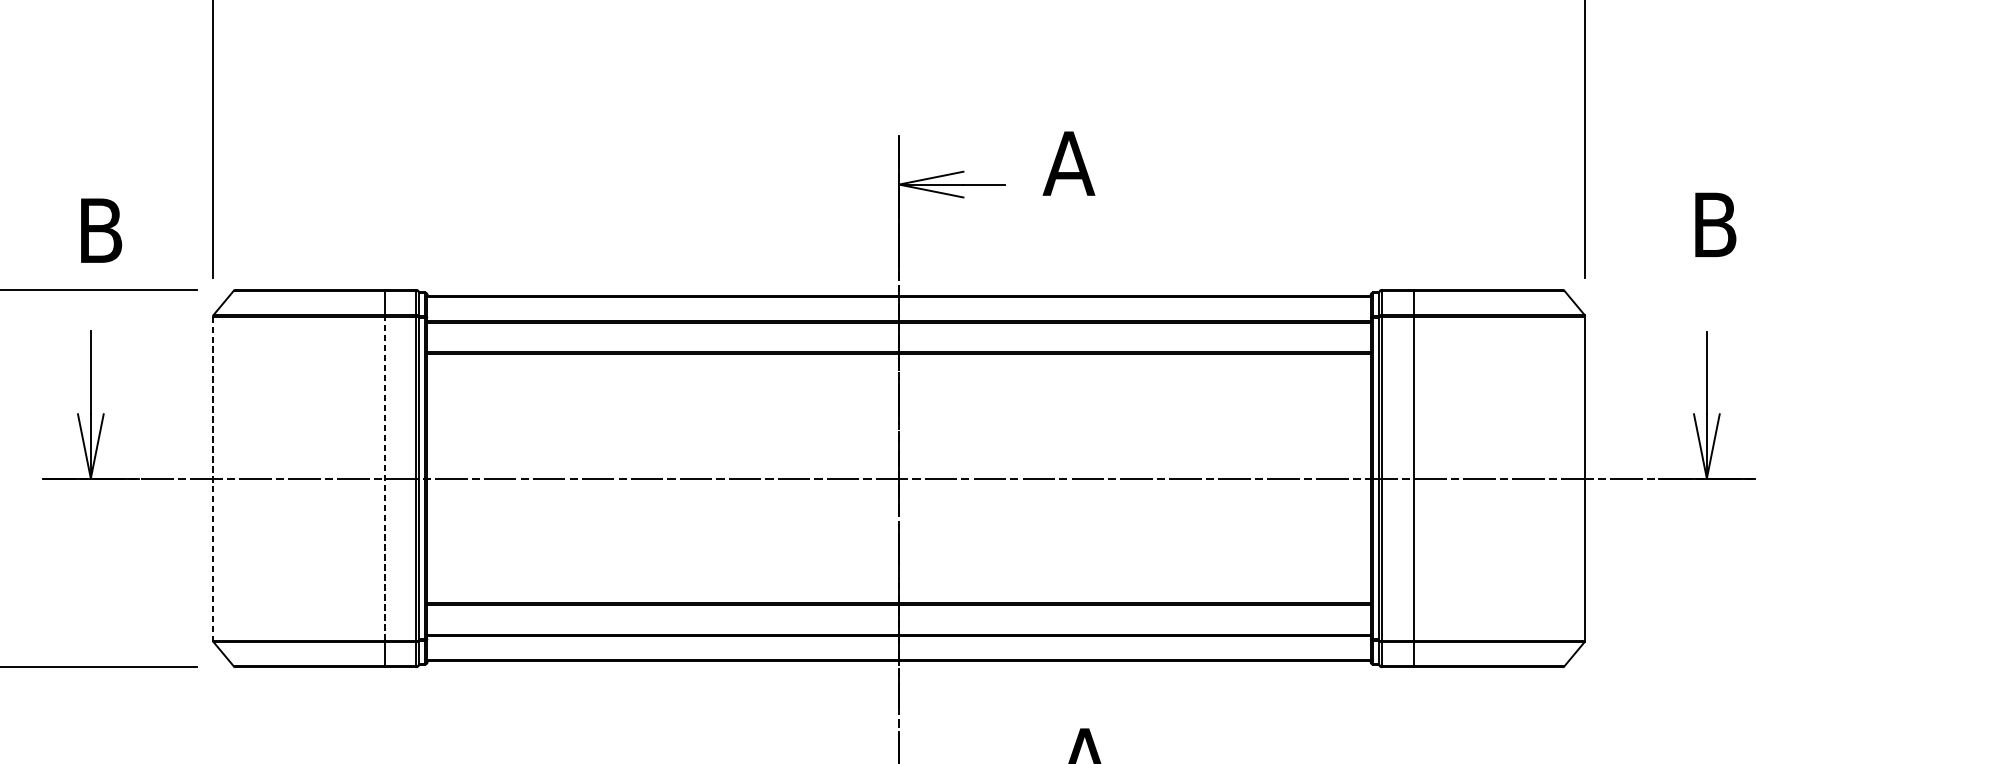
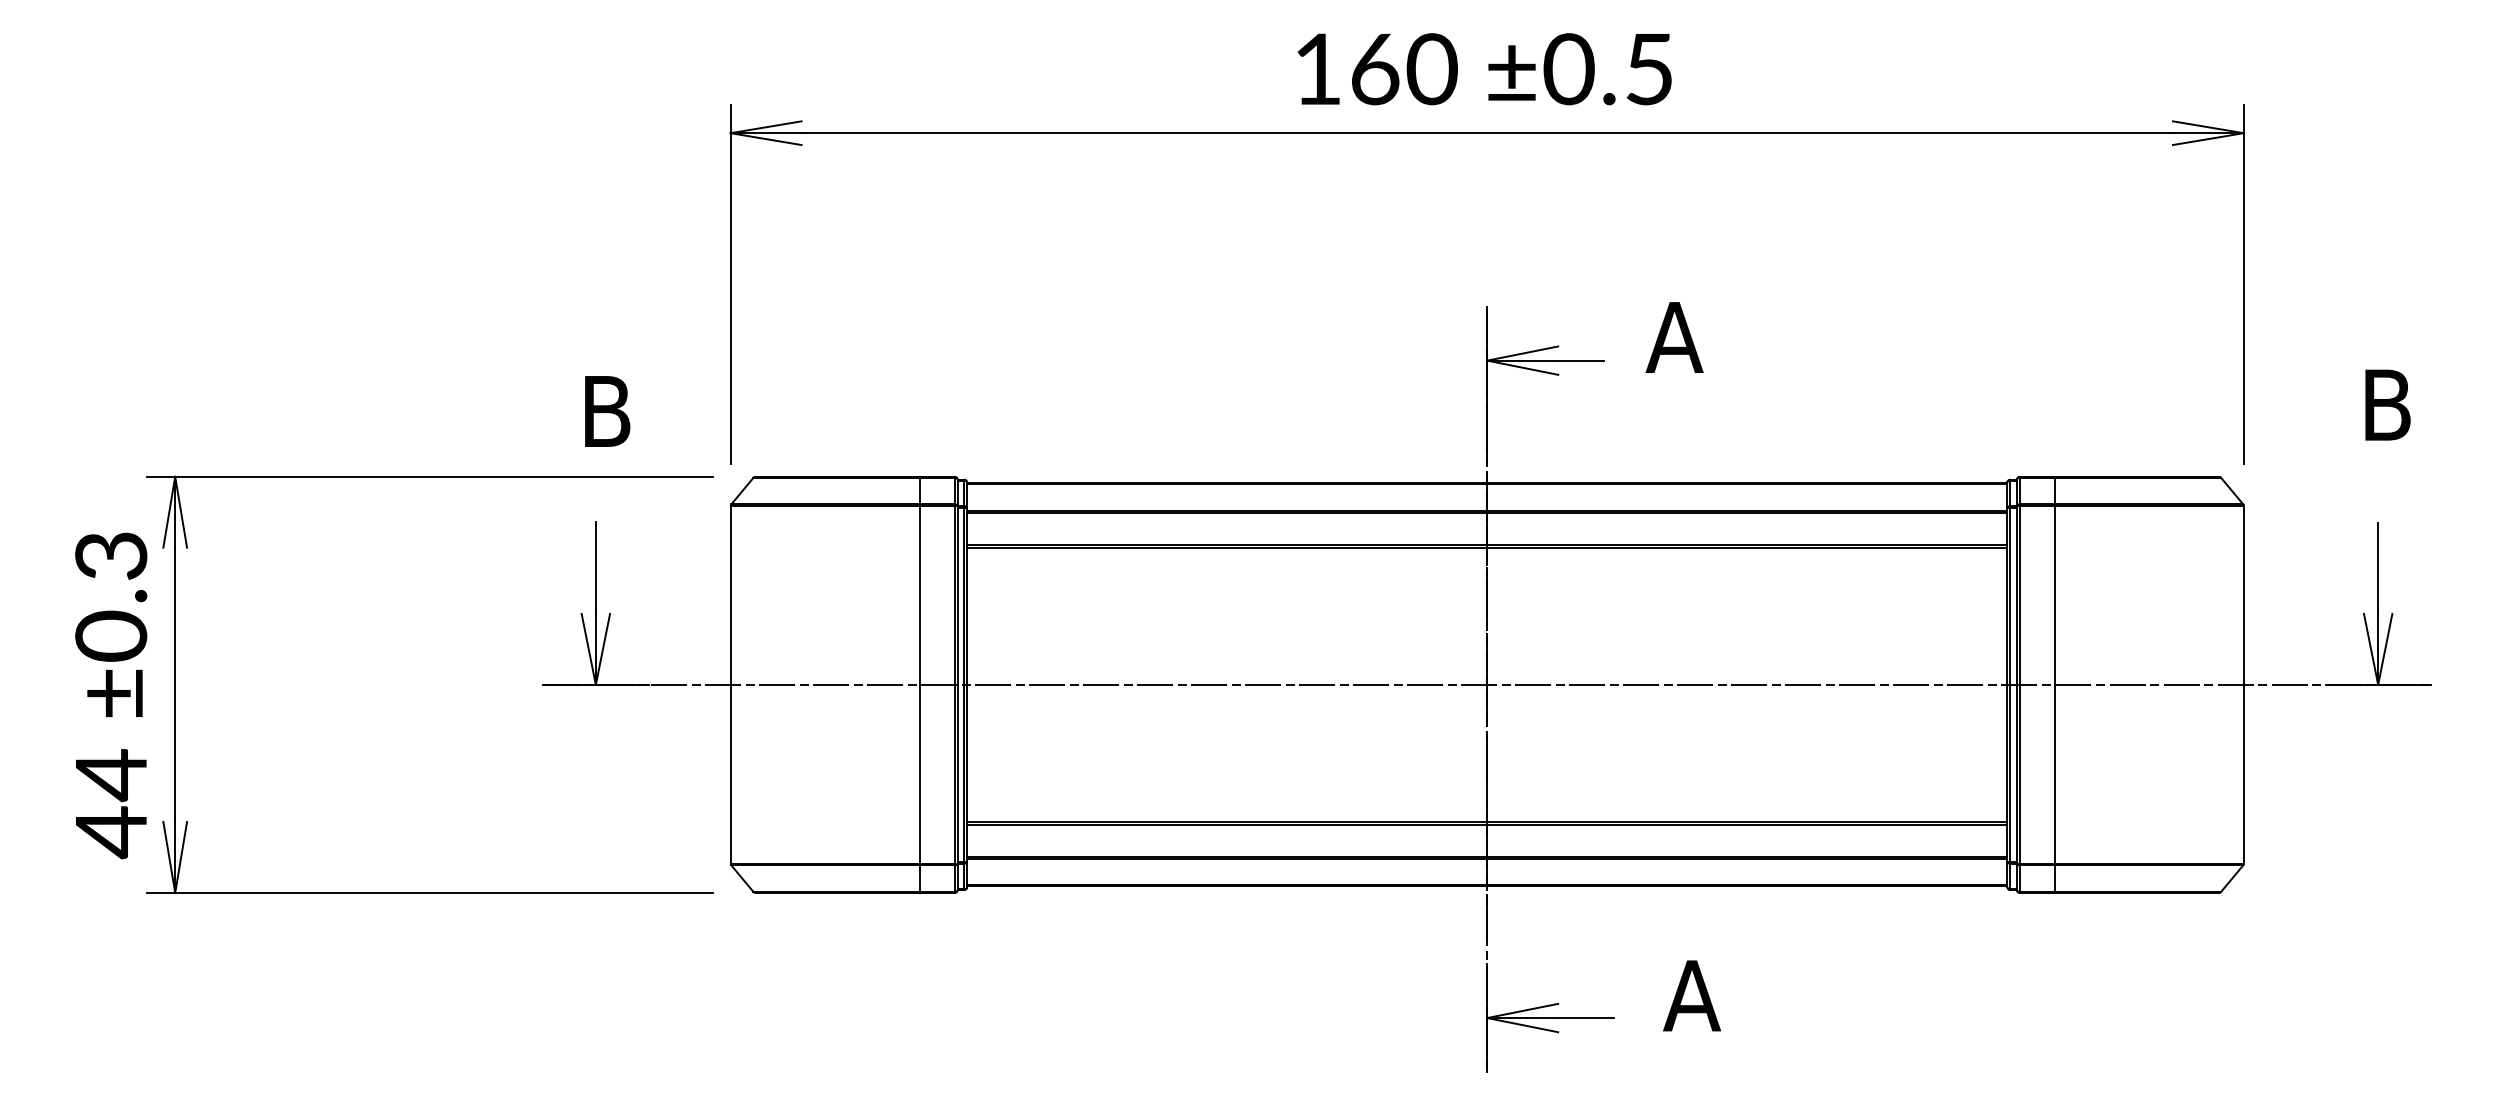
line: (212, 478) -> (730, 684), dashed -> solid
line: (384, 478) -> (919, 684), dashed -> solid

